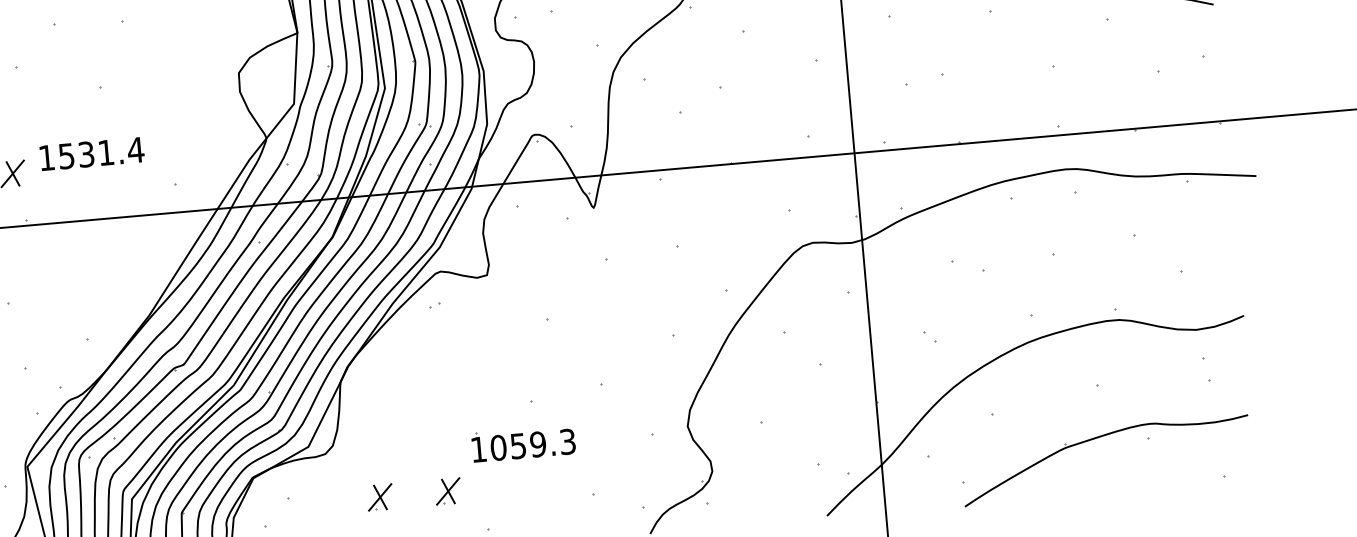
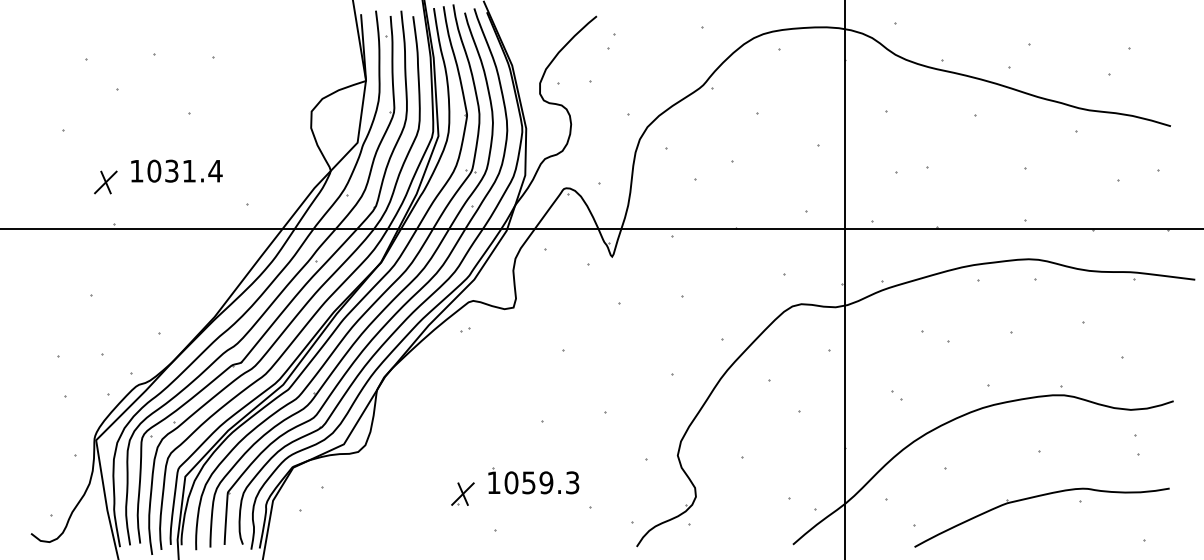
text: (66, 155) -> (154, 170), 1531.4 -> 1031.4
part: (523, 443) -> (533, 480), moved
part: (379, 496) -> (402, 493), removed

